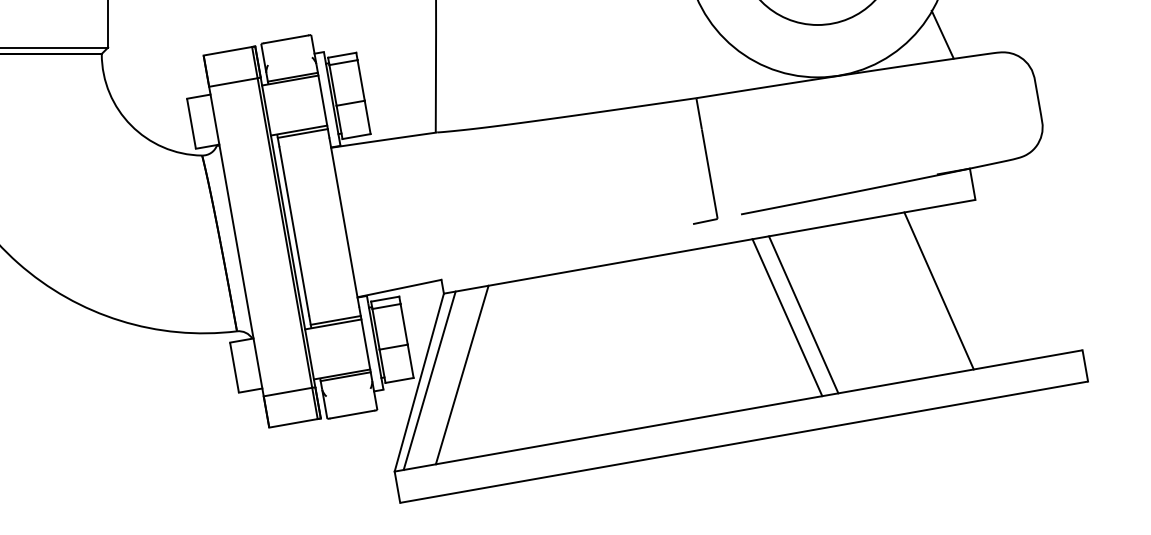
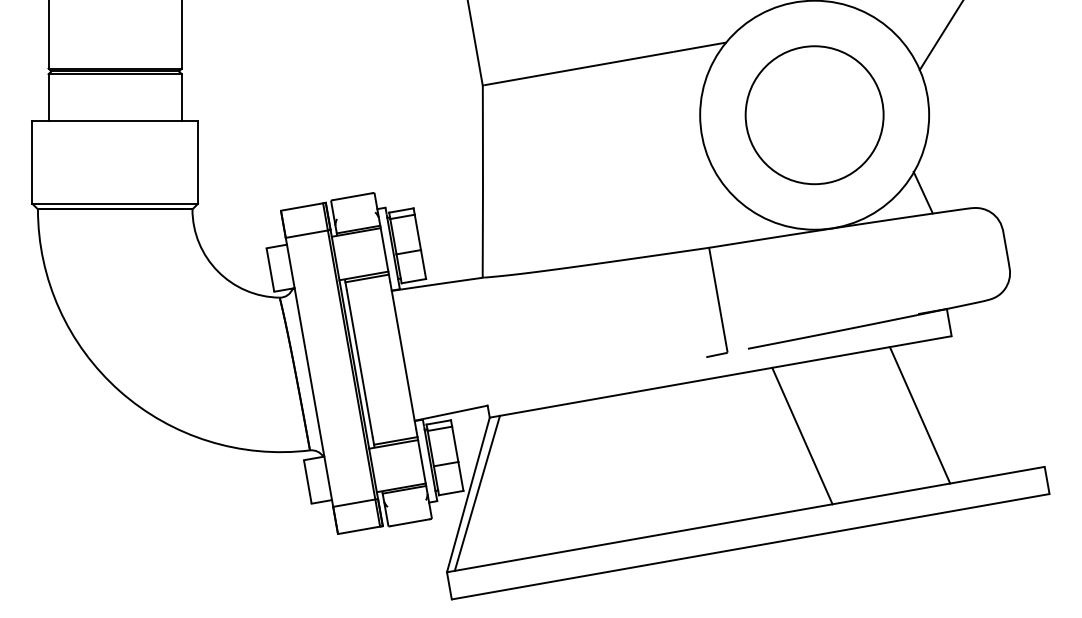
line: (786, 317) -> (787, 438), removed
line: (462, 374) -> (505, 487), removed

